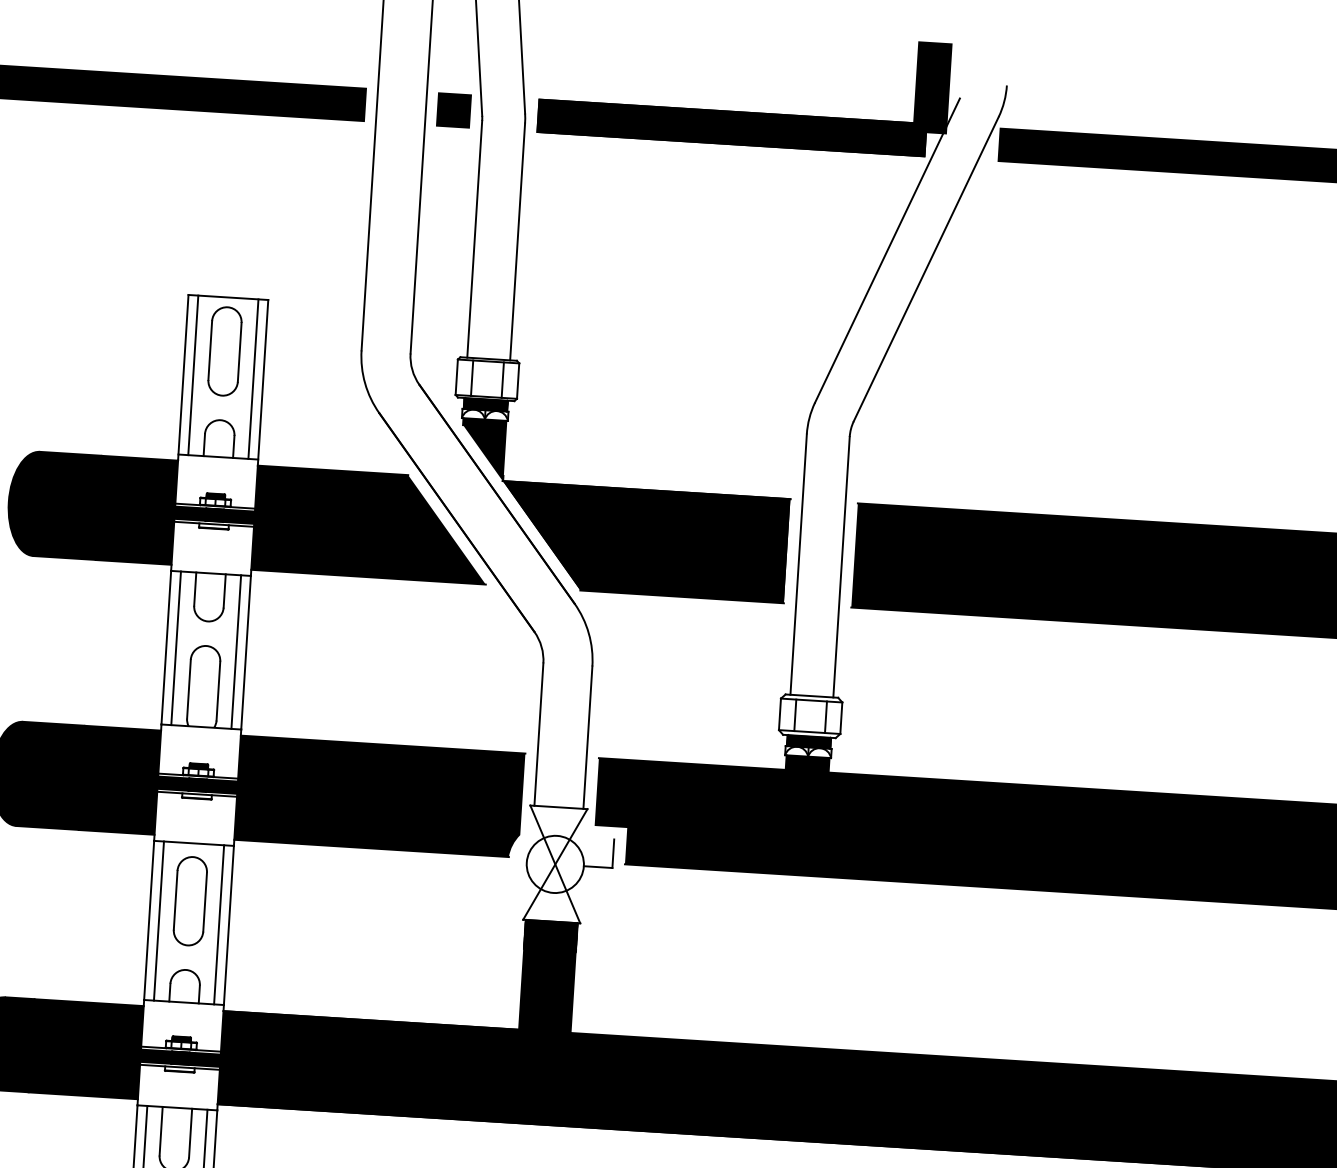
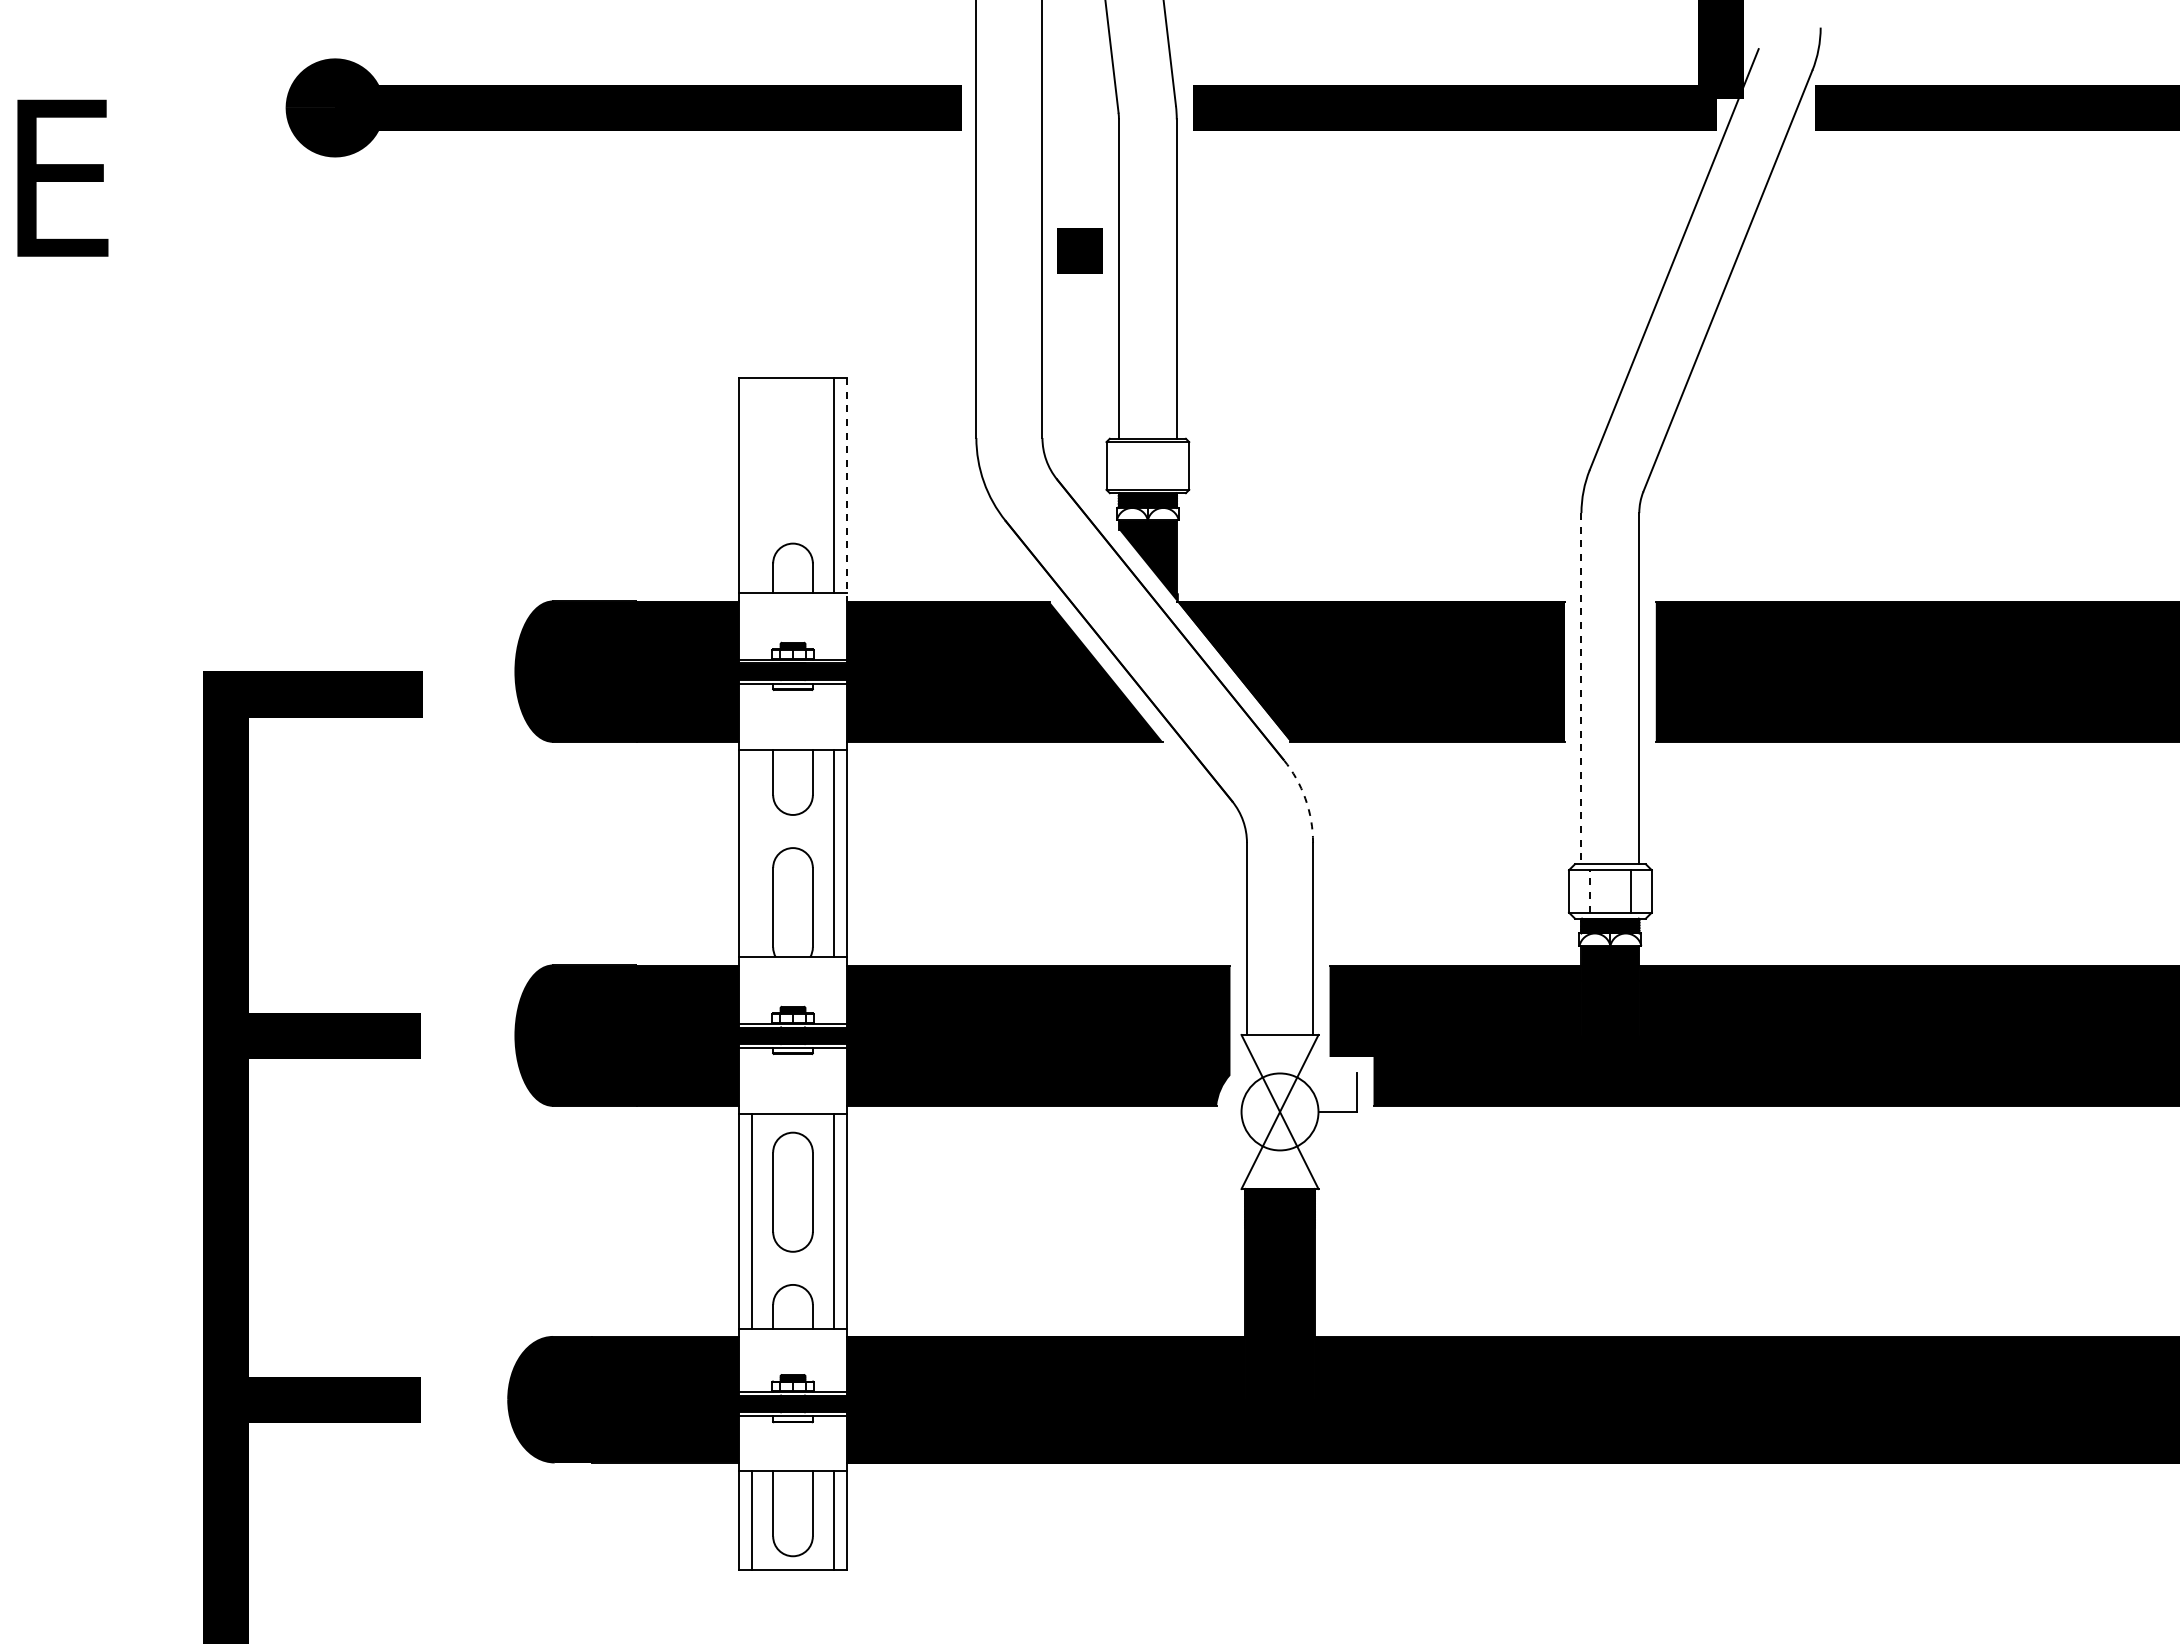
line: (453, 110) -> (1079, 250), moved
part: (224, 351) -> (792, 450), removed
line: (193, 375) -> (752, 485), removed
line: (472, 377) -> (1127, 465), removed
line: (502, 379) -> (1168, 465), removed
line: (262, 382) -> (846, 489), solid -> dashed
line: (798, 564) -> (1581, 688), solid -> dashed
arc: (588, 633) -> (1305, 798), solid -> dashed
line: (176, 648) -> (752, 853), removed
line: (795, 714) -> (1589, 890), solid -> dashed

